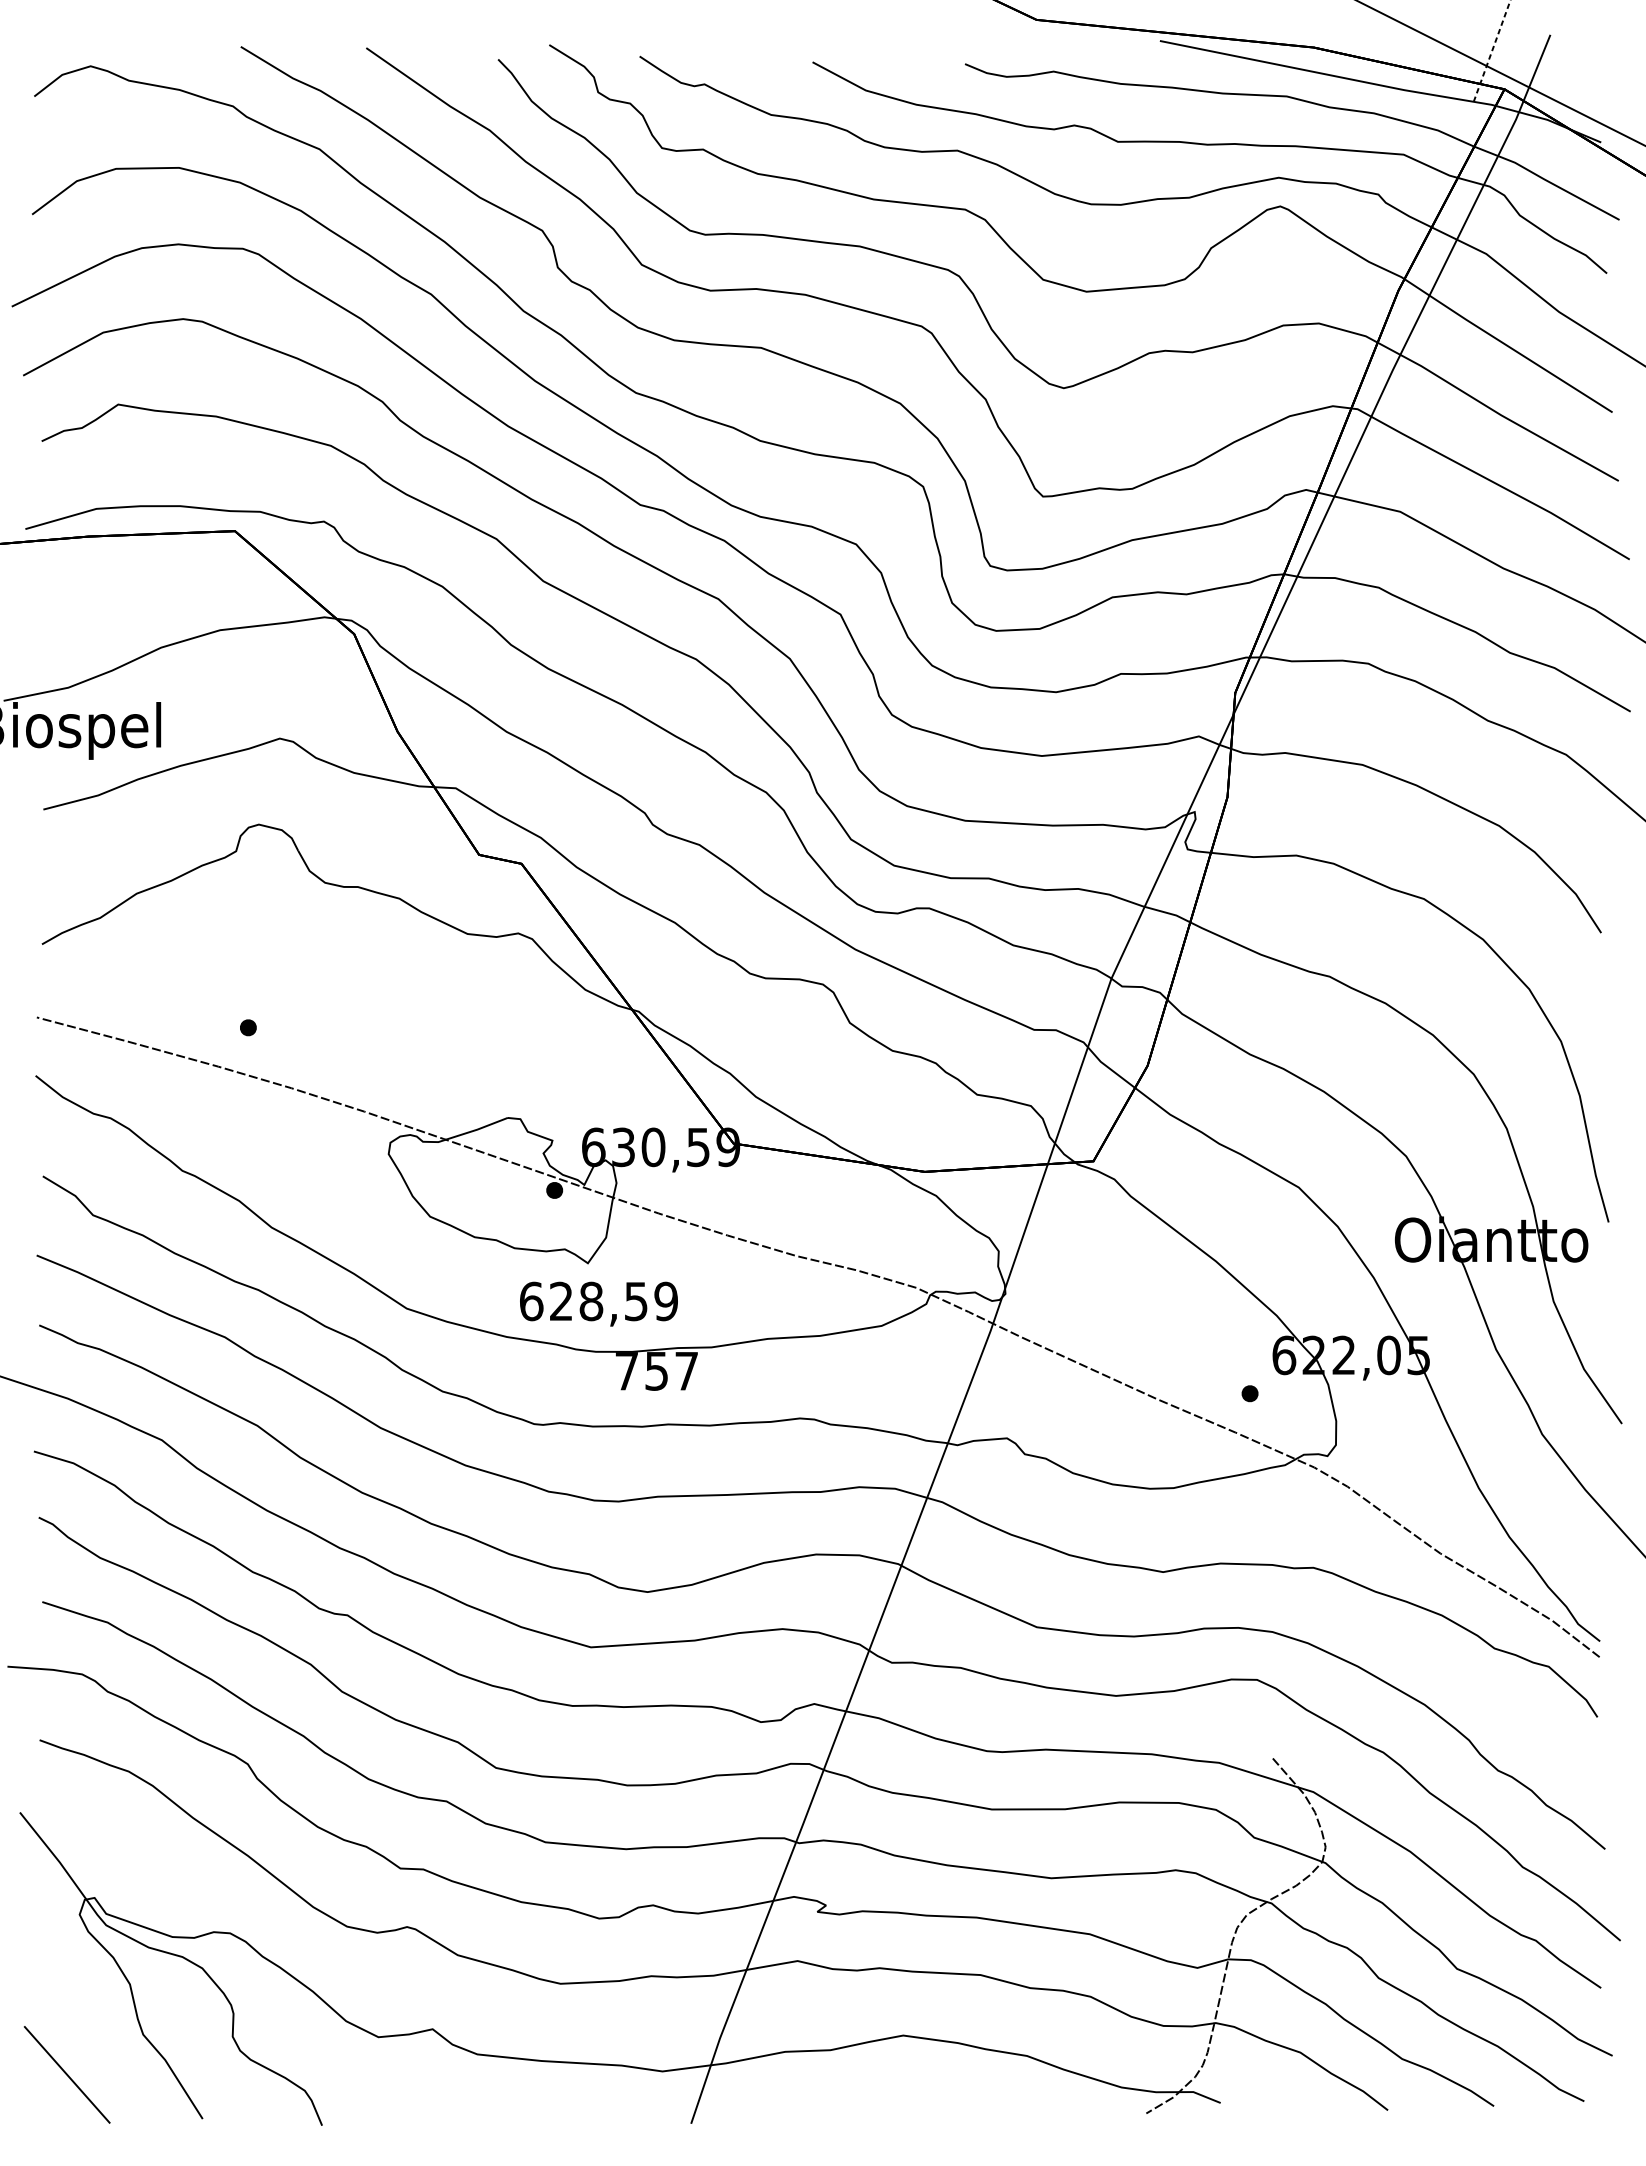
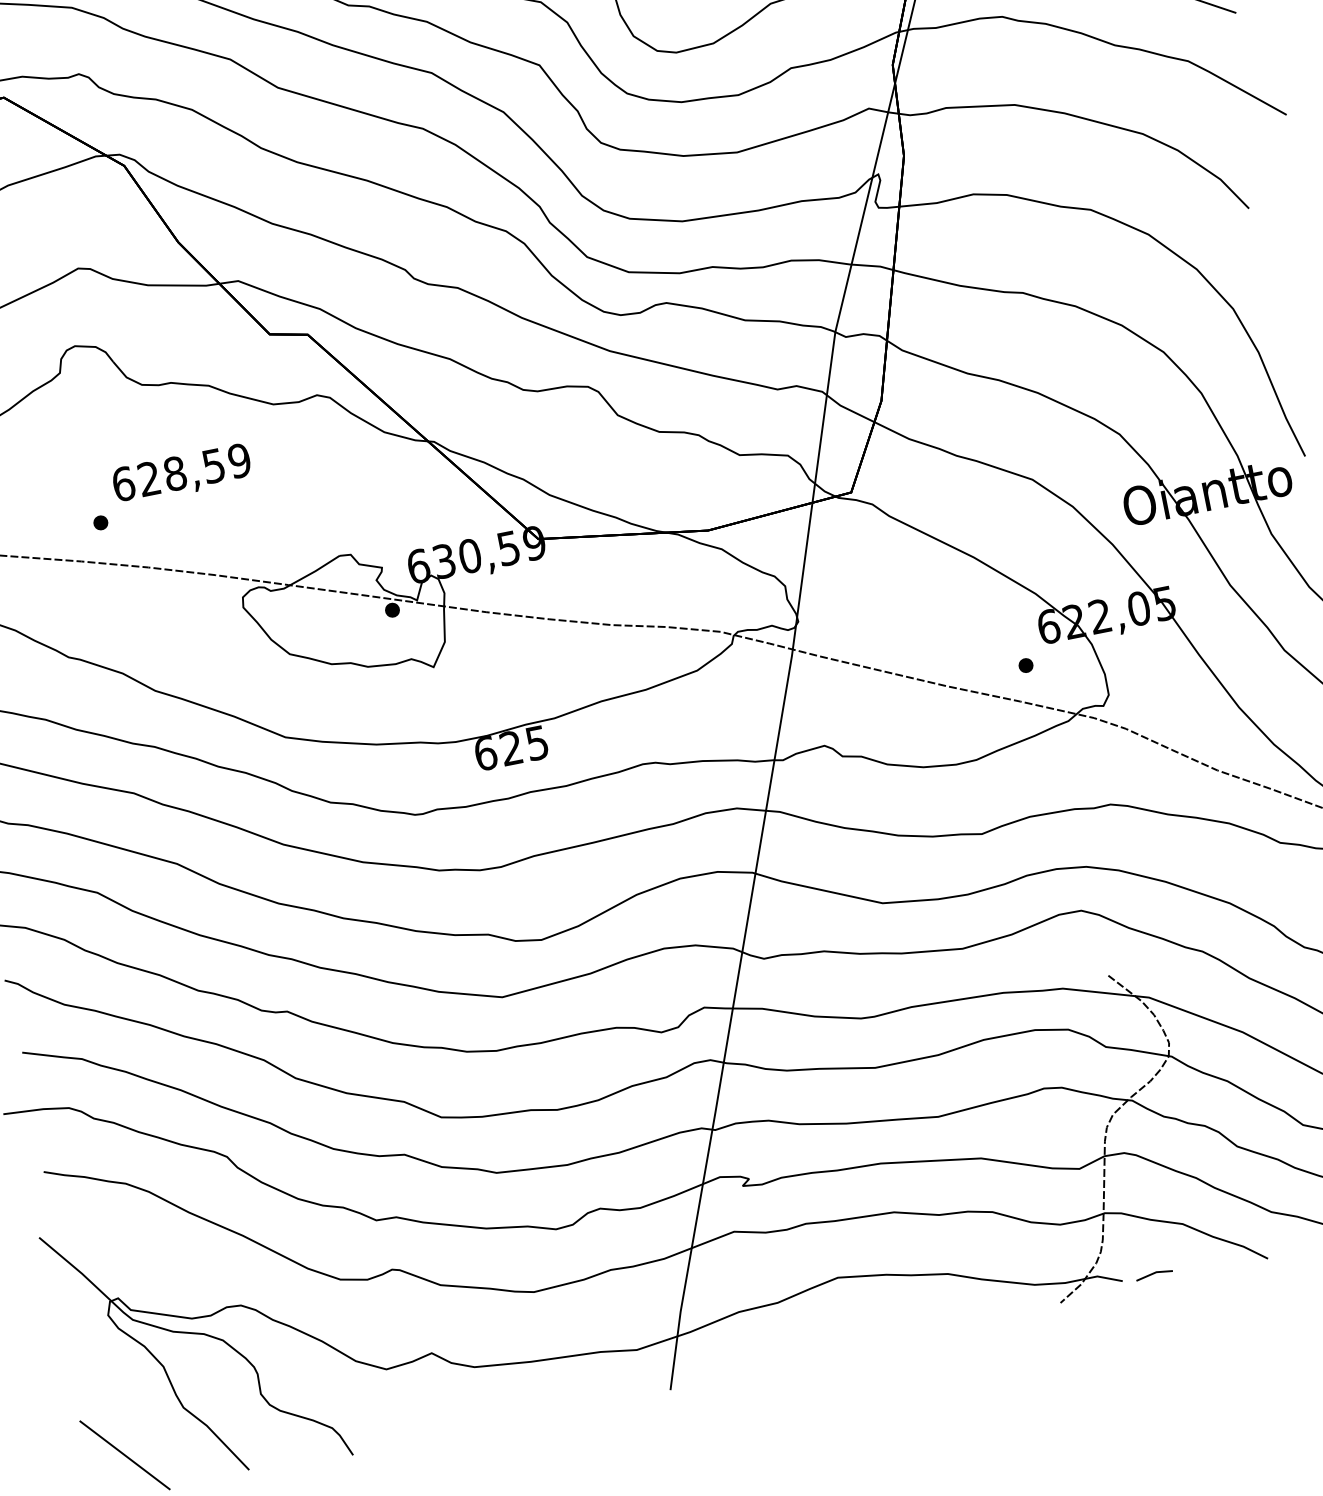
text: (598, 1303) -> (181, 474), moved
text: (656, 1370) -> (511, 747), 757 -> 625
line: (1257, 2101) -> (1154, 1273), added

